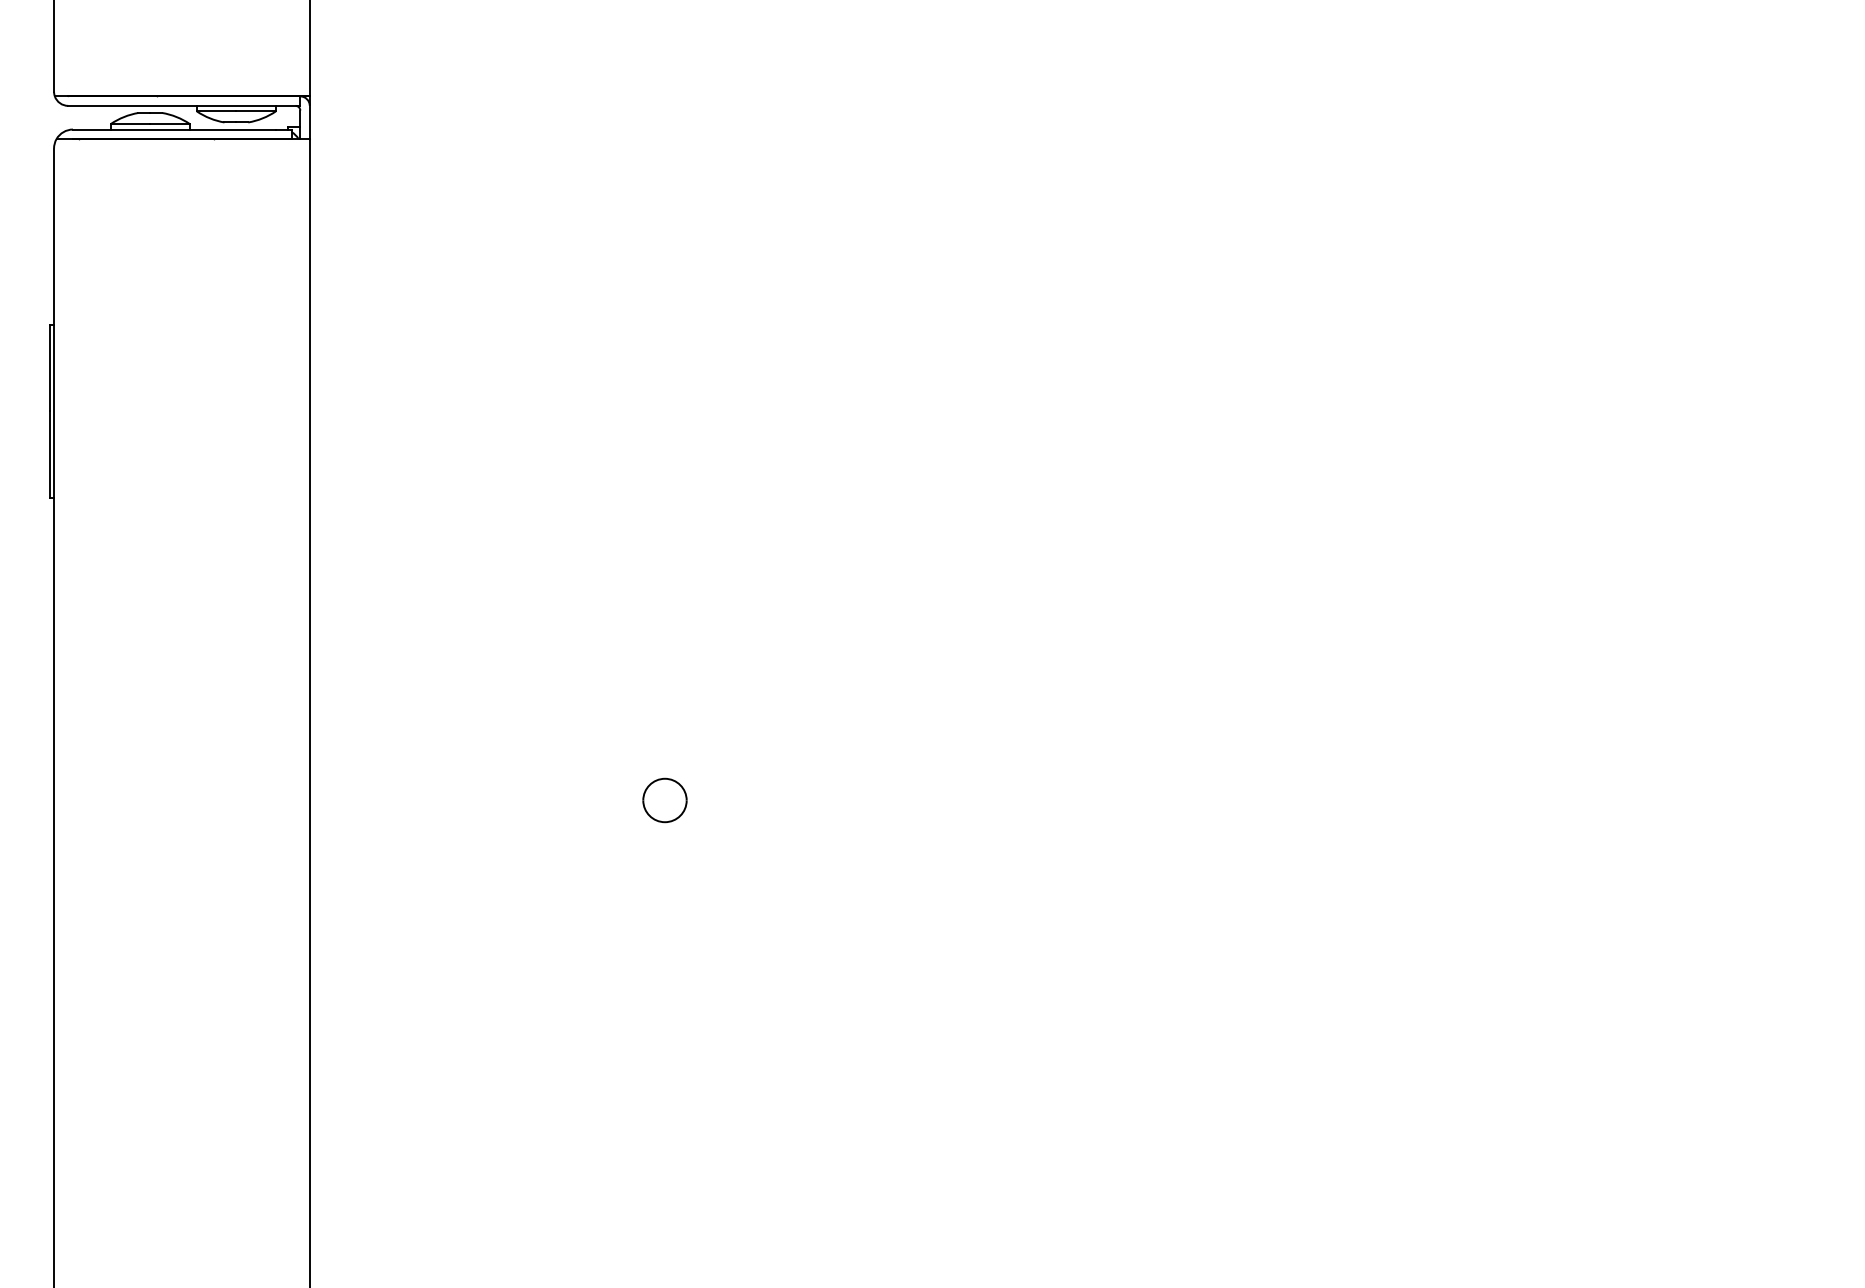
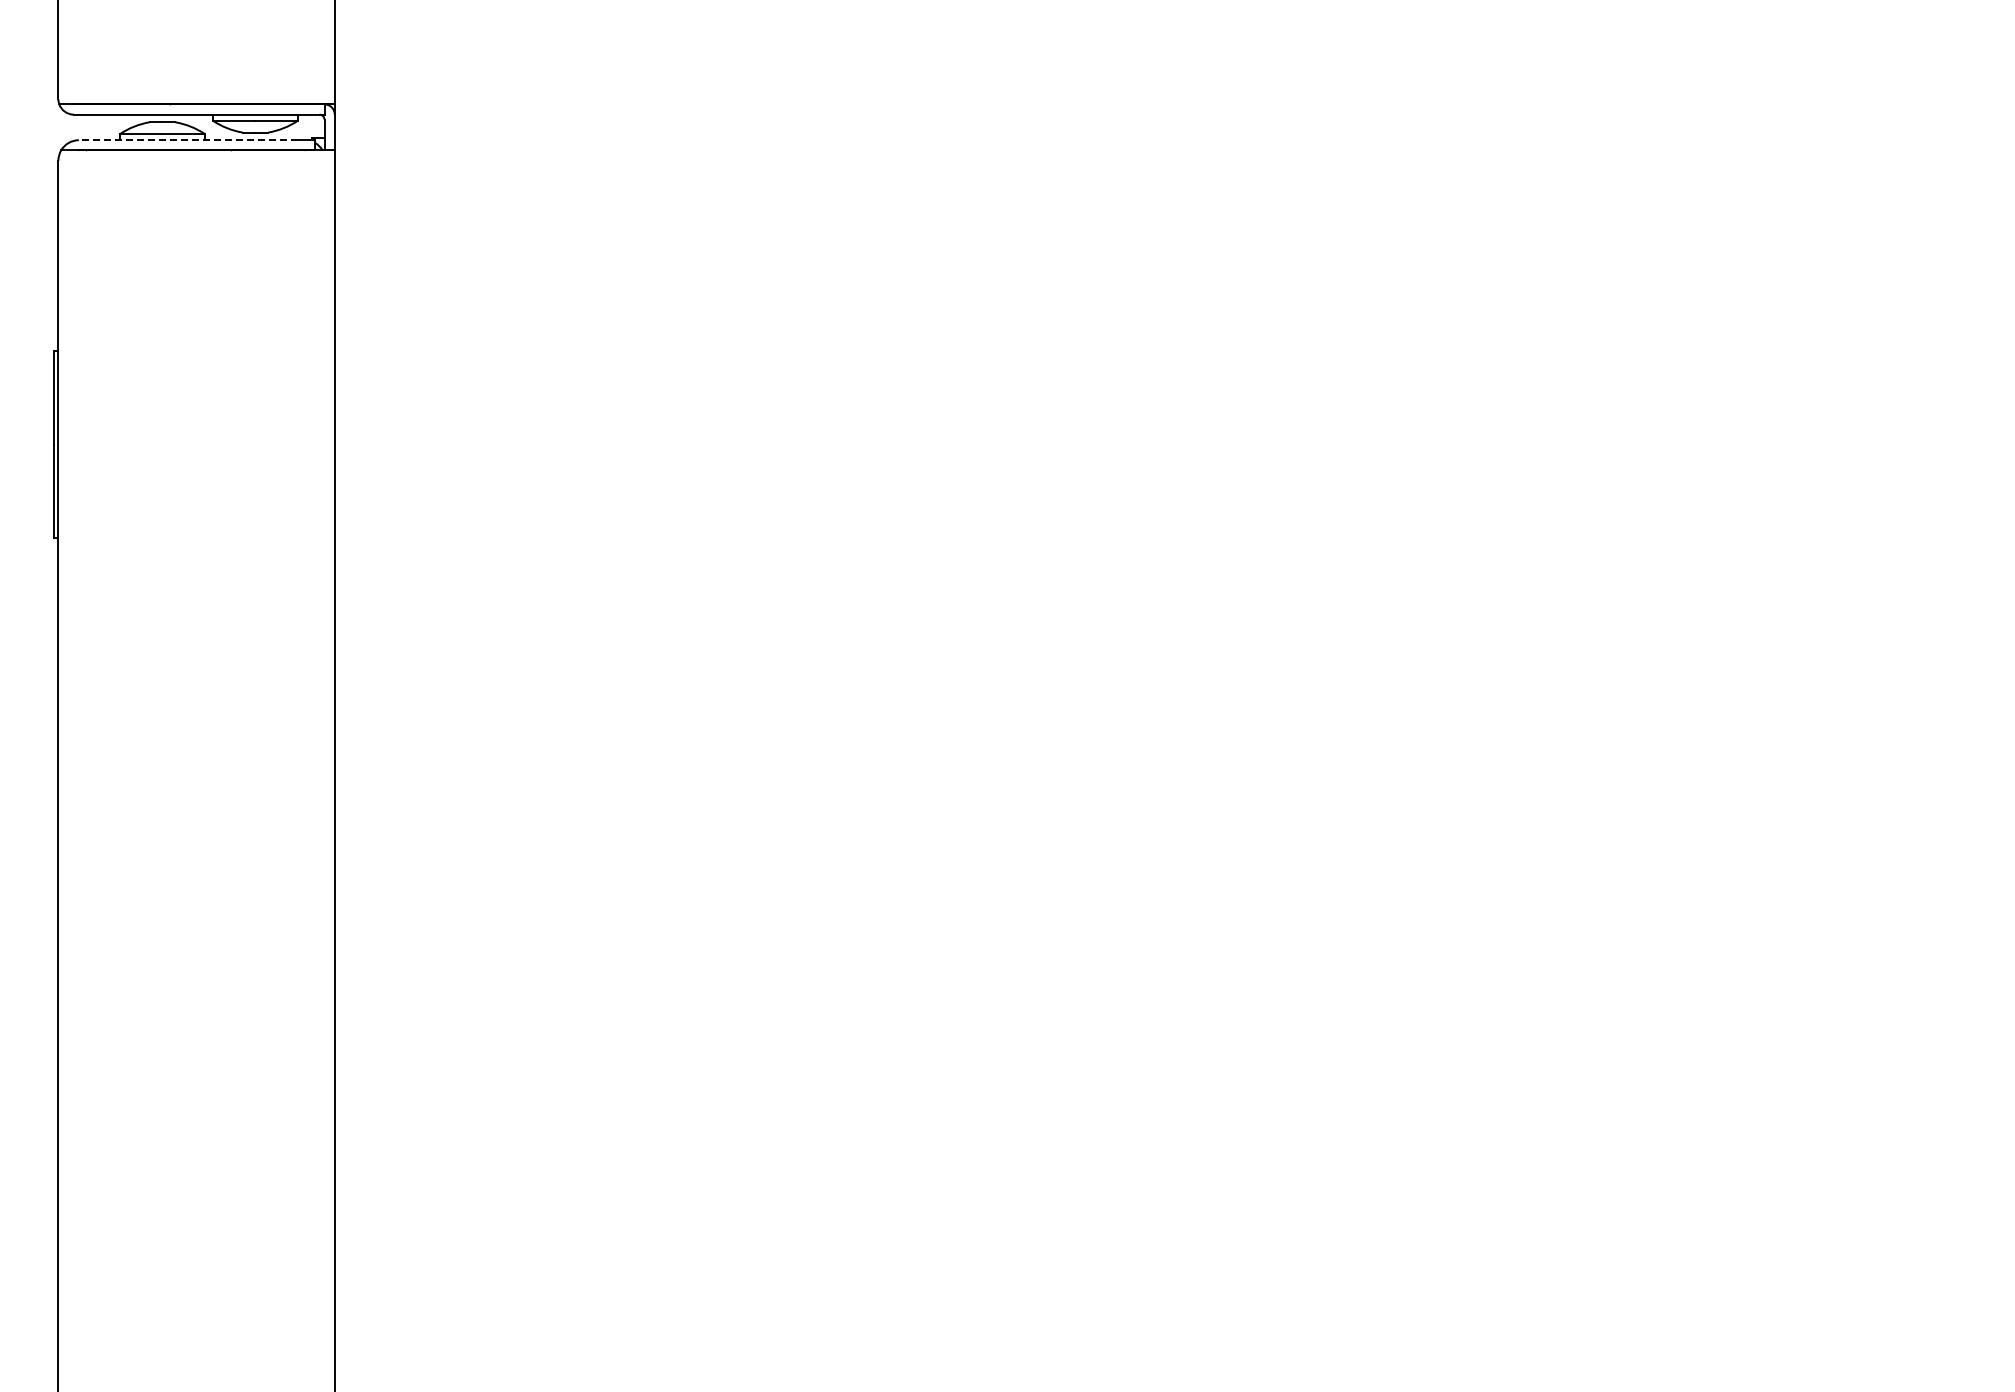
line: (174, 129) -> (188, 140), solid -> dashed
part: (665, 799) -> (718, 864), removed

